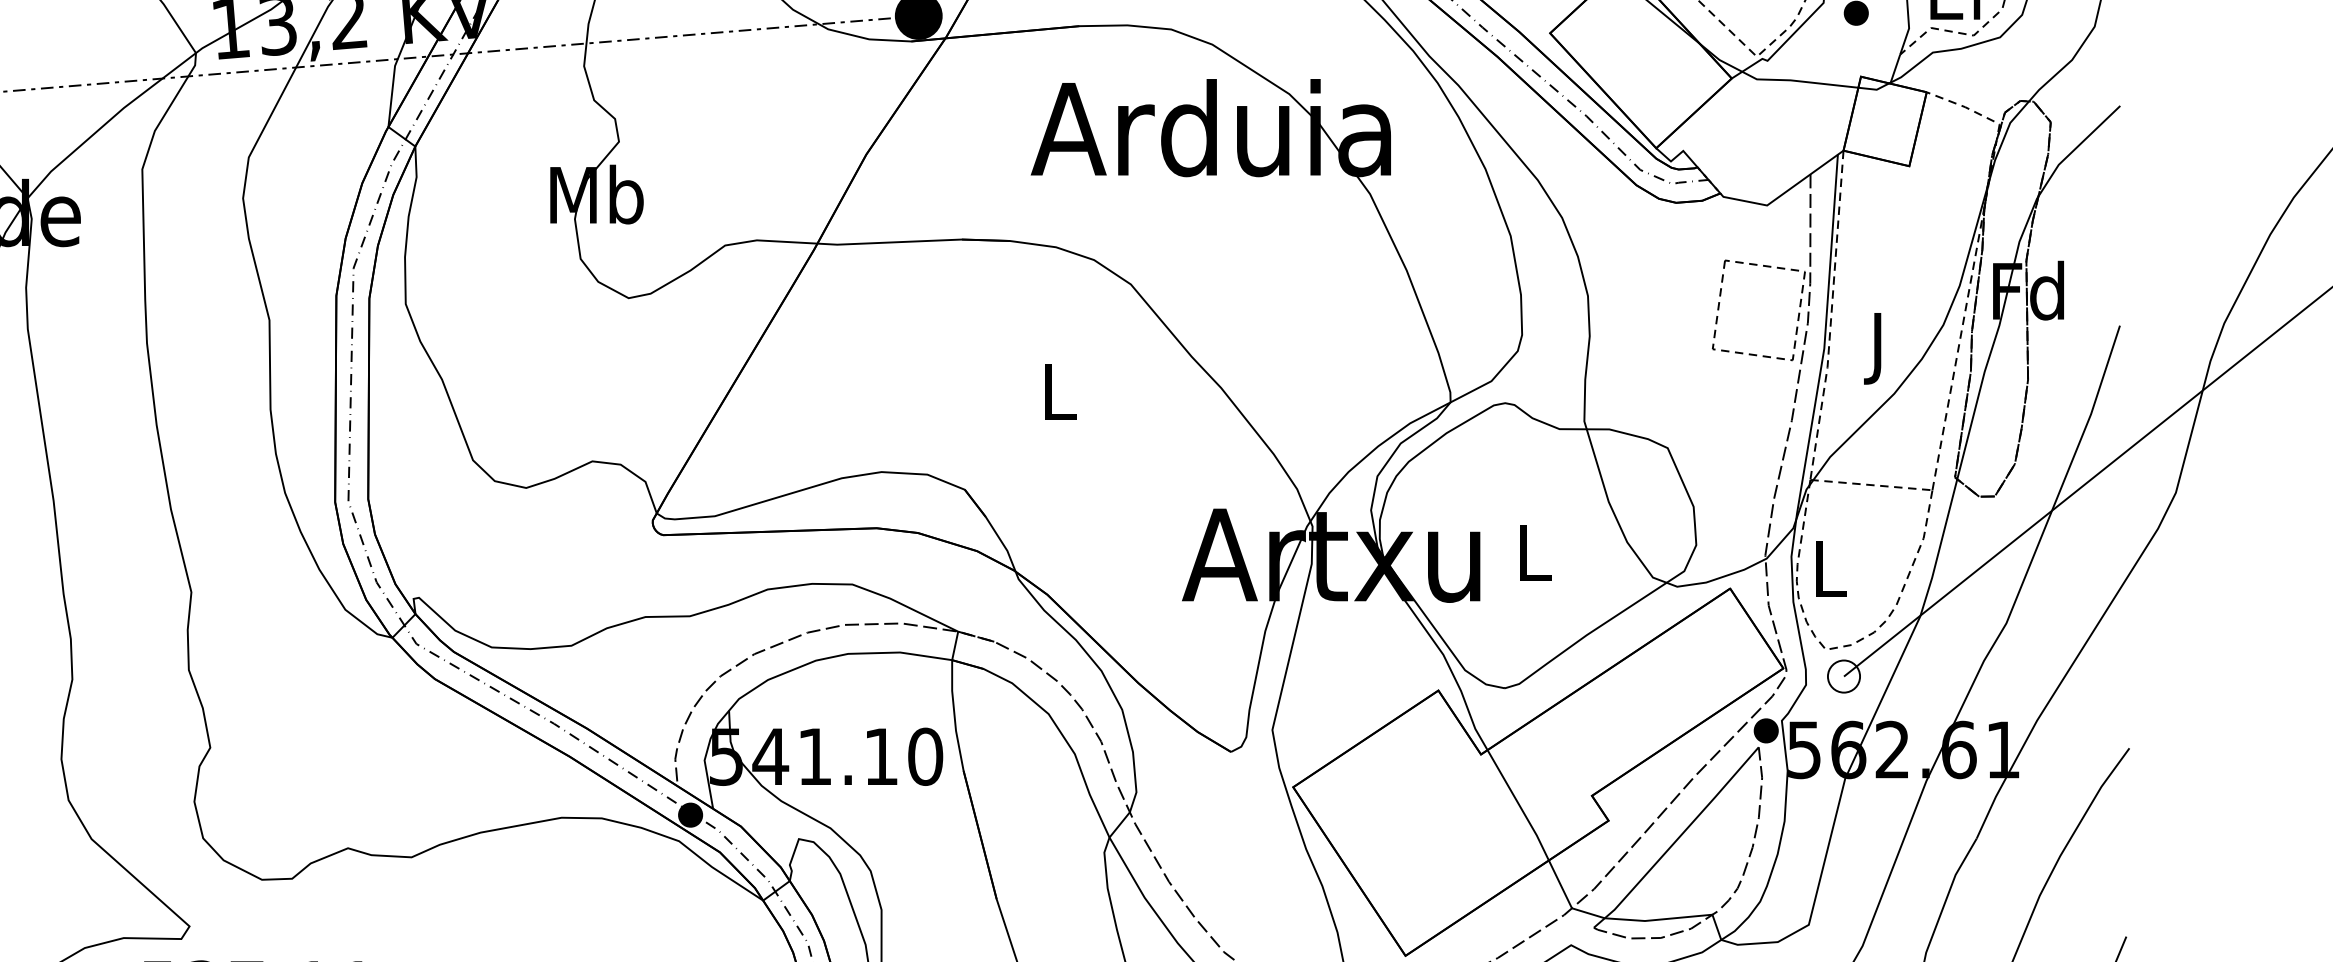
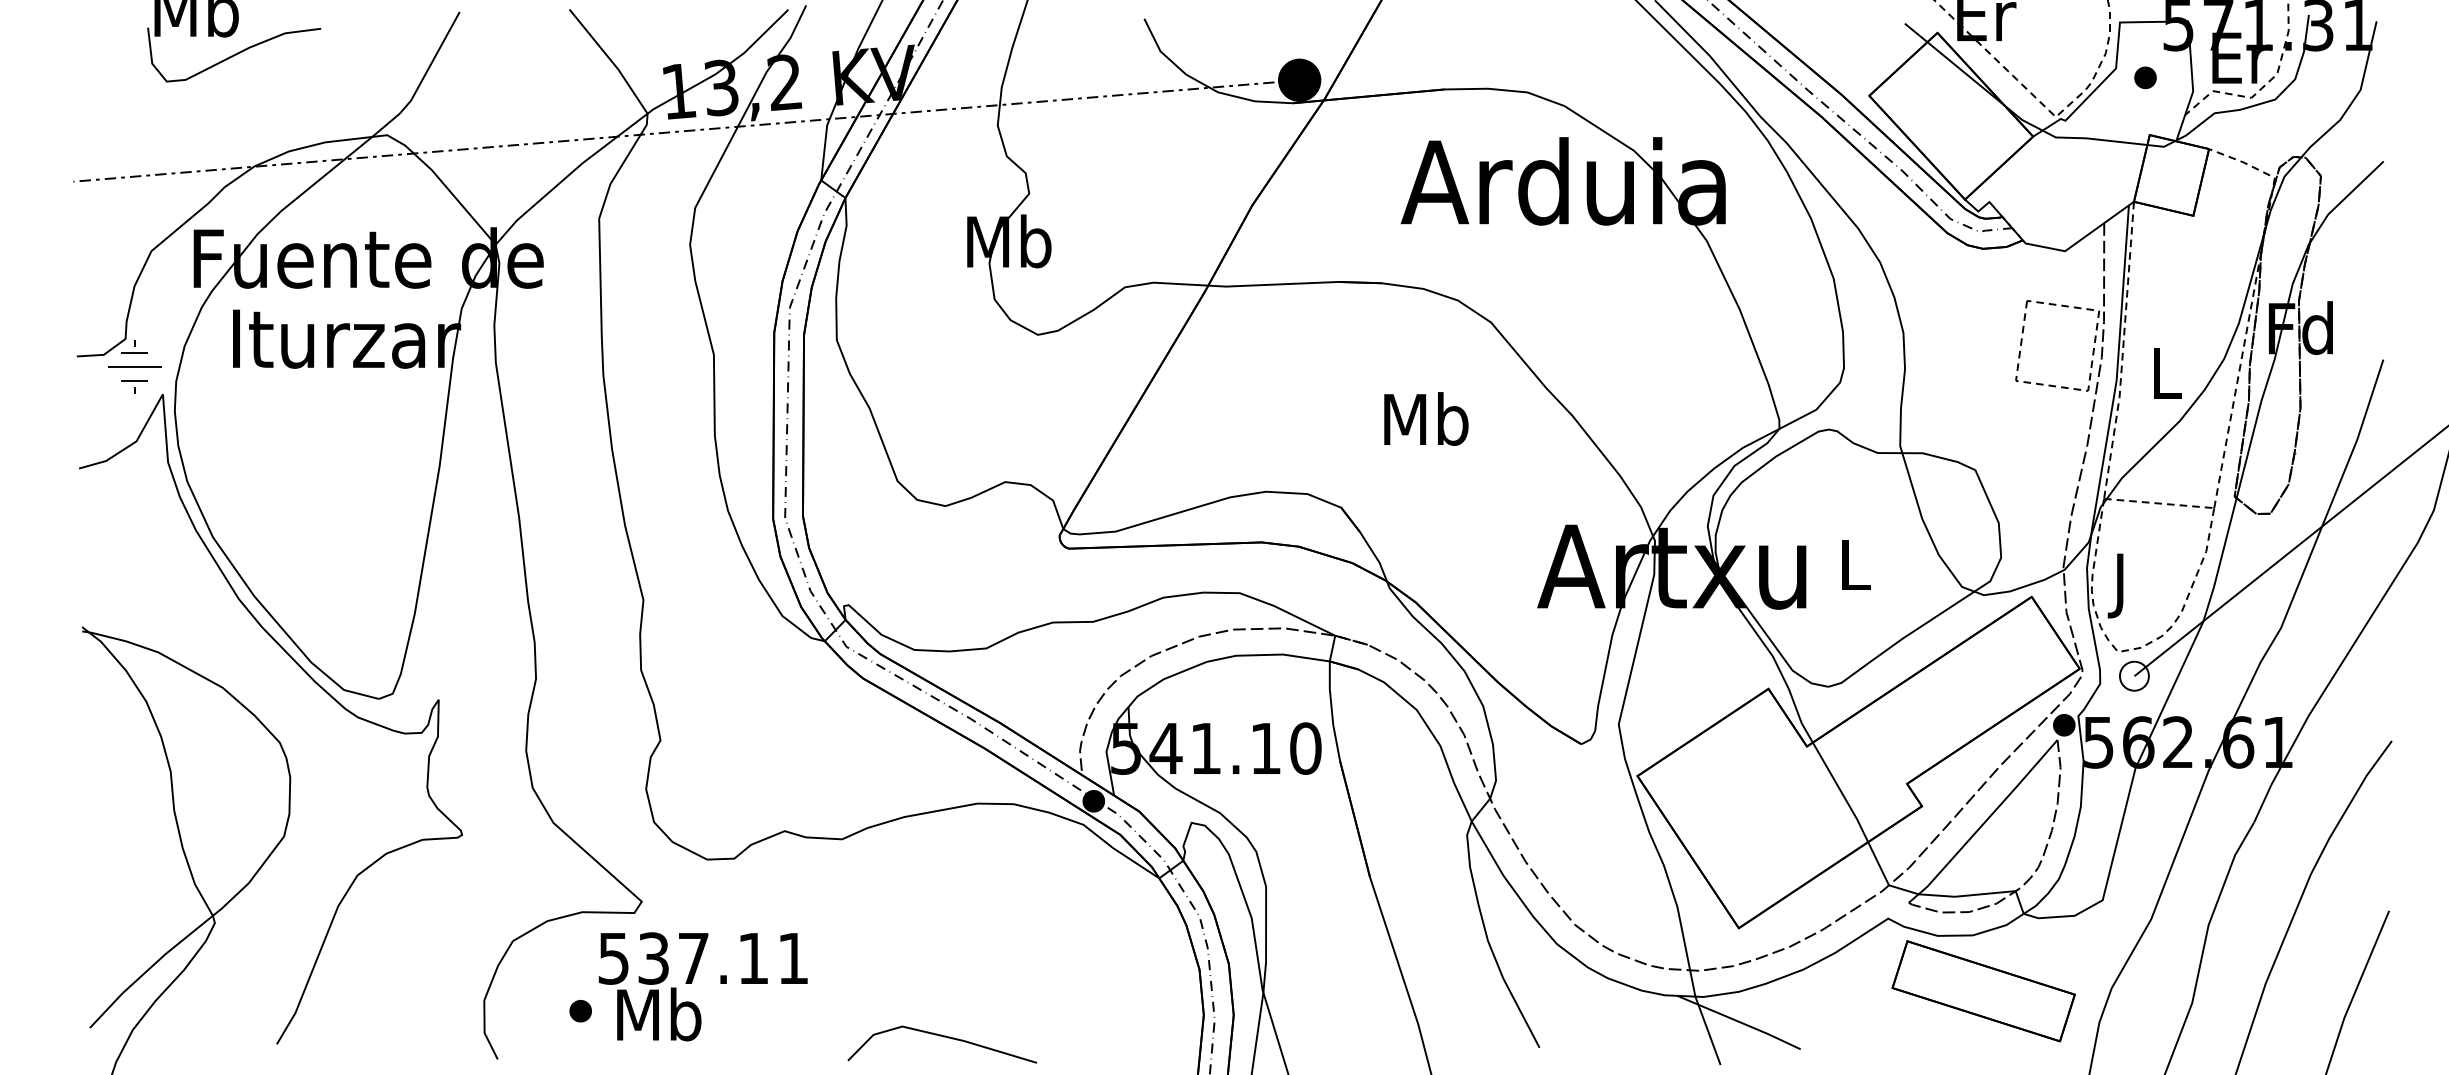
text: (1879, 348) -> (2166, 380), J -> L
text: (1059, 390) -> (1426, 418), L -> Mb
text: (1829, 575) -> (2121, 585), L -> J

